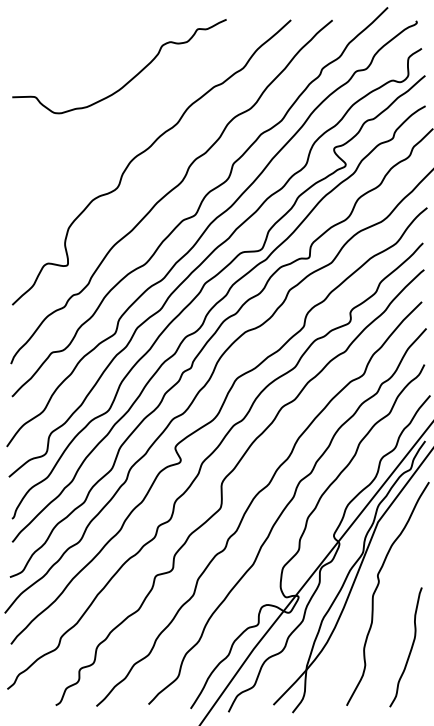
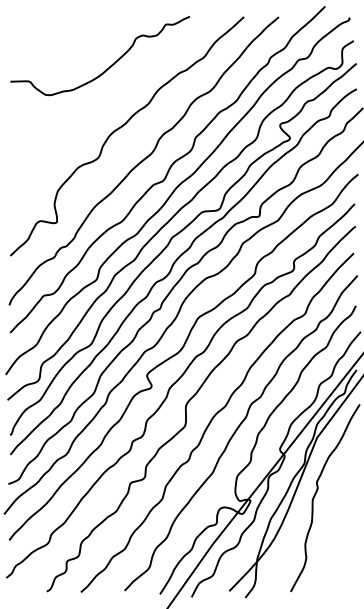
curve: (410, 646) -> (344, 542), removed

